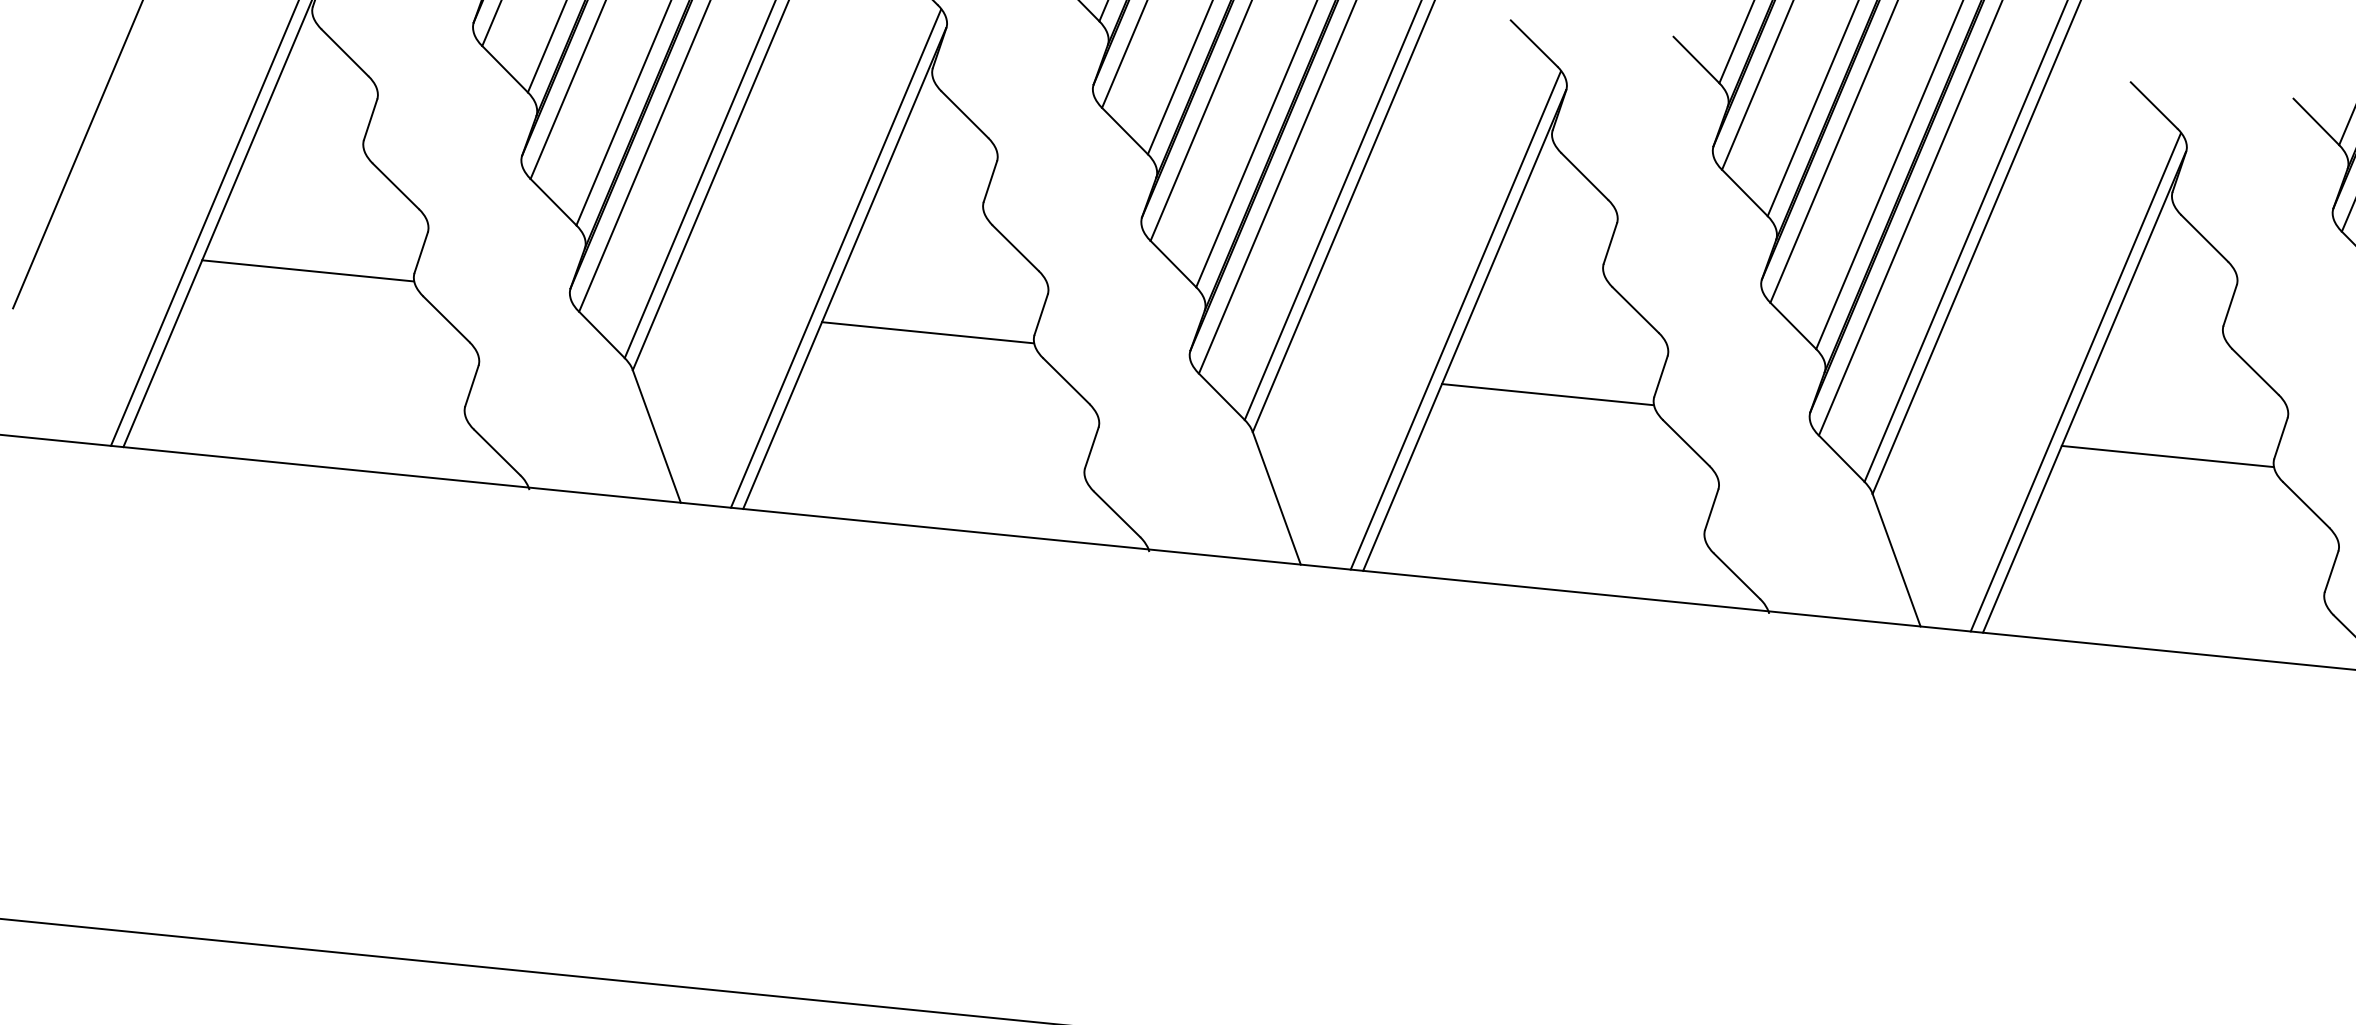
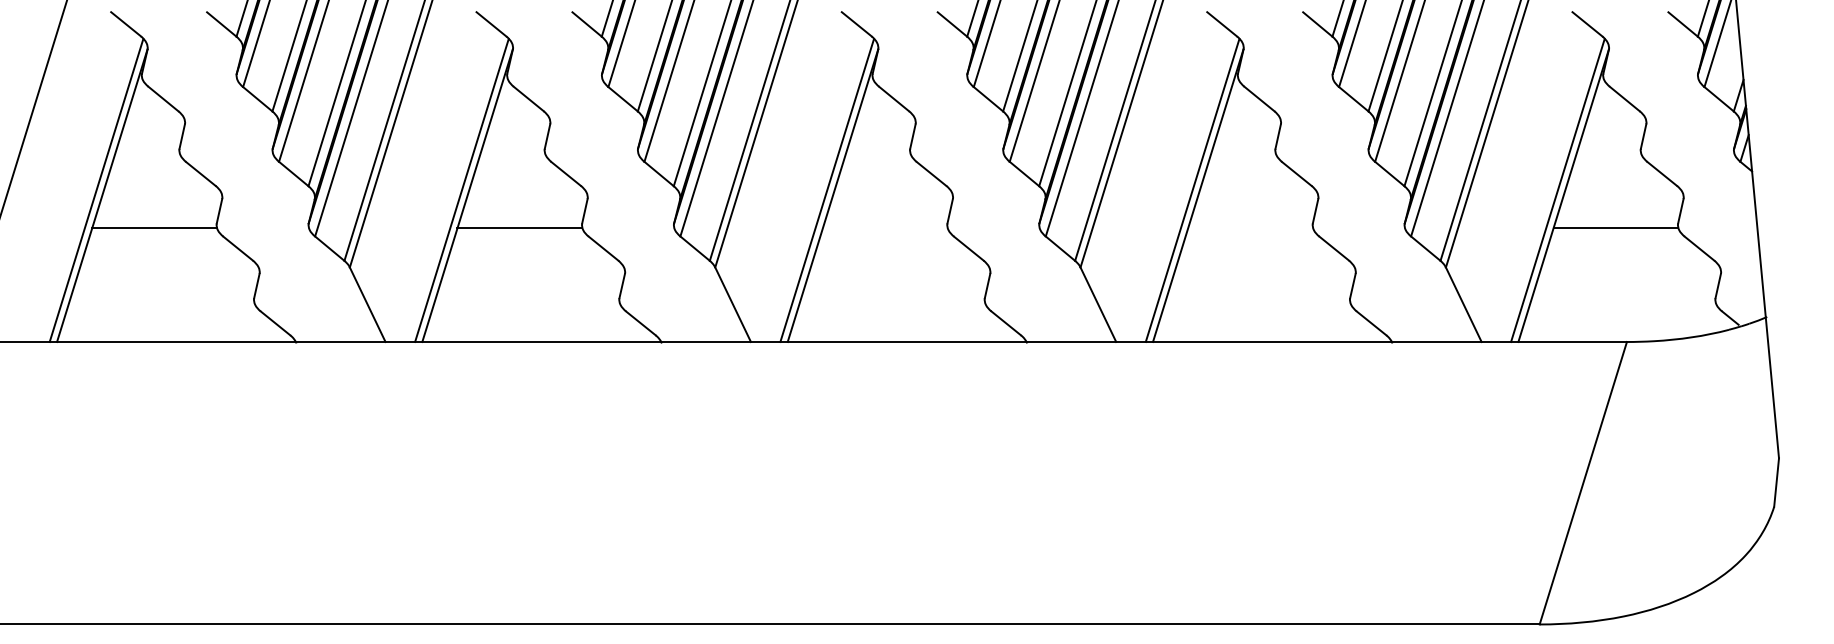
line: (1546, 394) -> (884, 228), removed
line: (2167, 456) -> (1250, 228), removed

